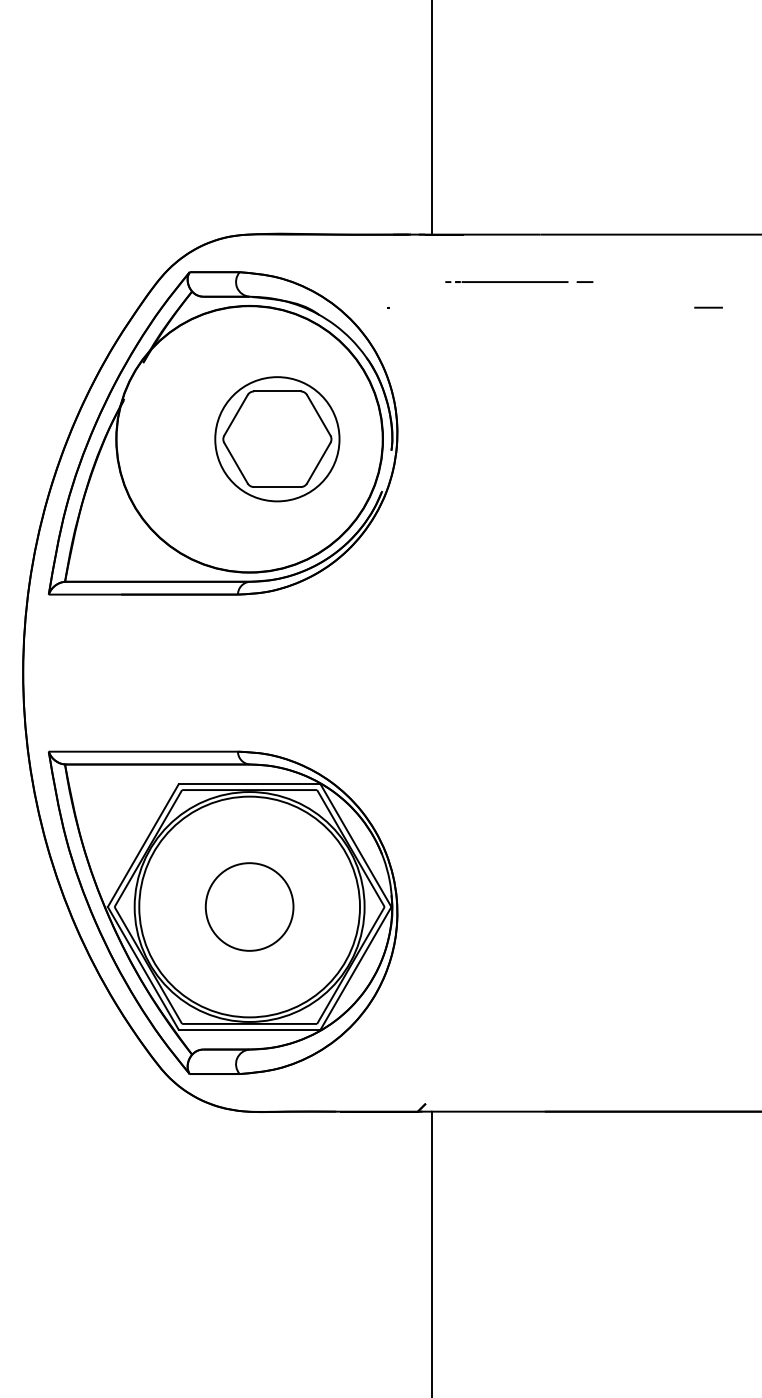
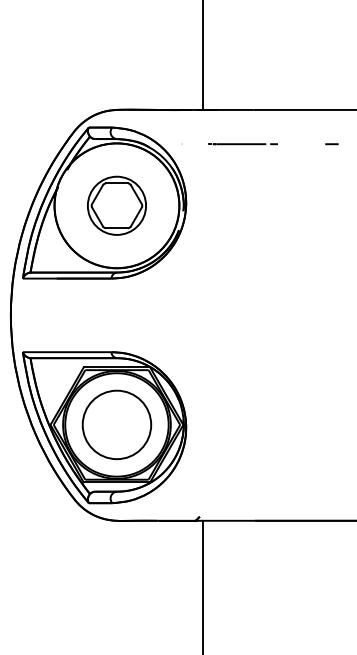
line: (517, 282) -> (242, 144), moved
part: (276, 438) -> (116, 205), moved
circle: (248, 906) -> (116, 424), size x1.67

